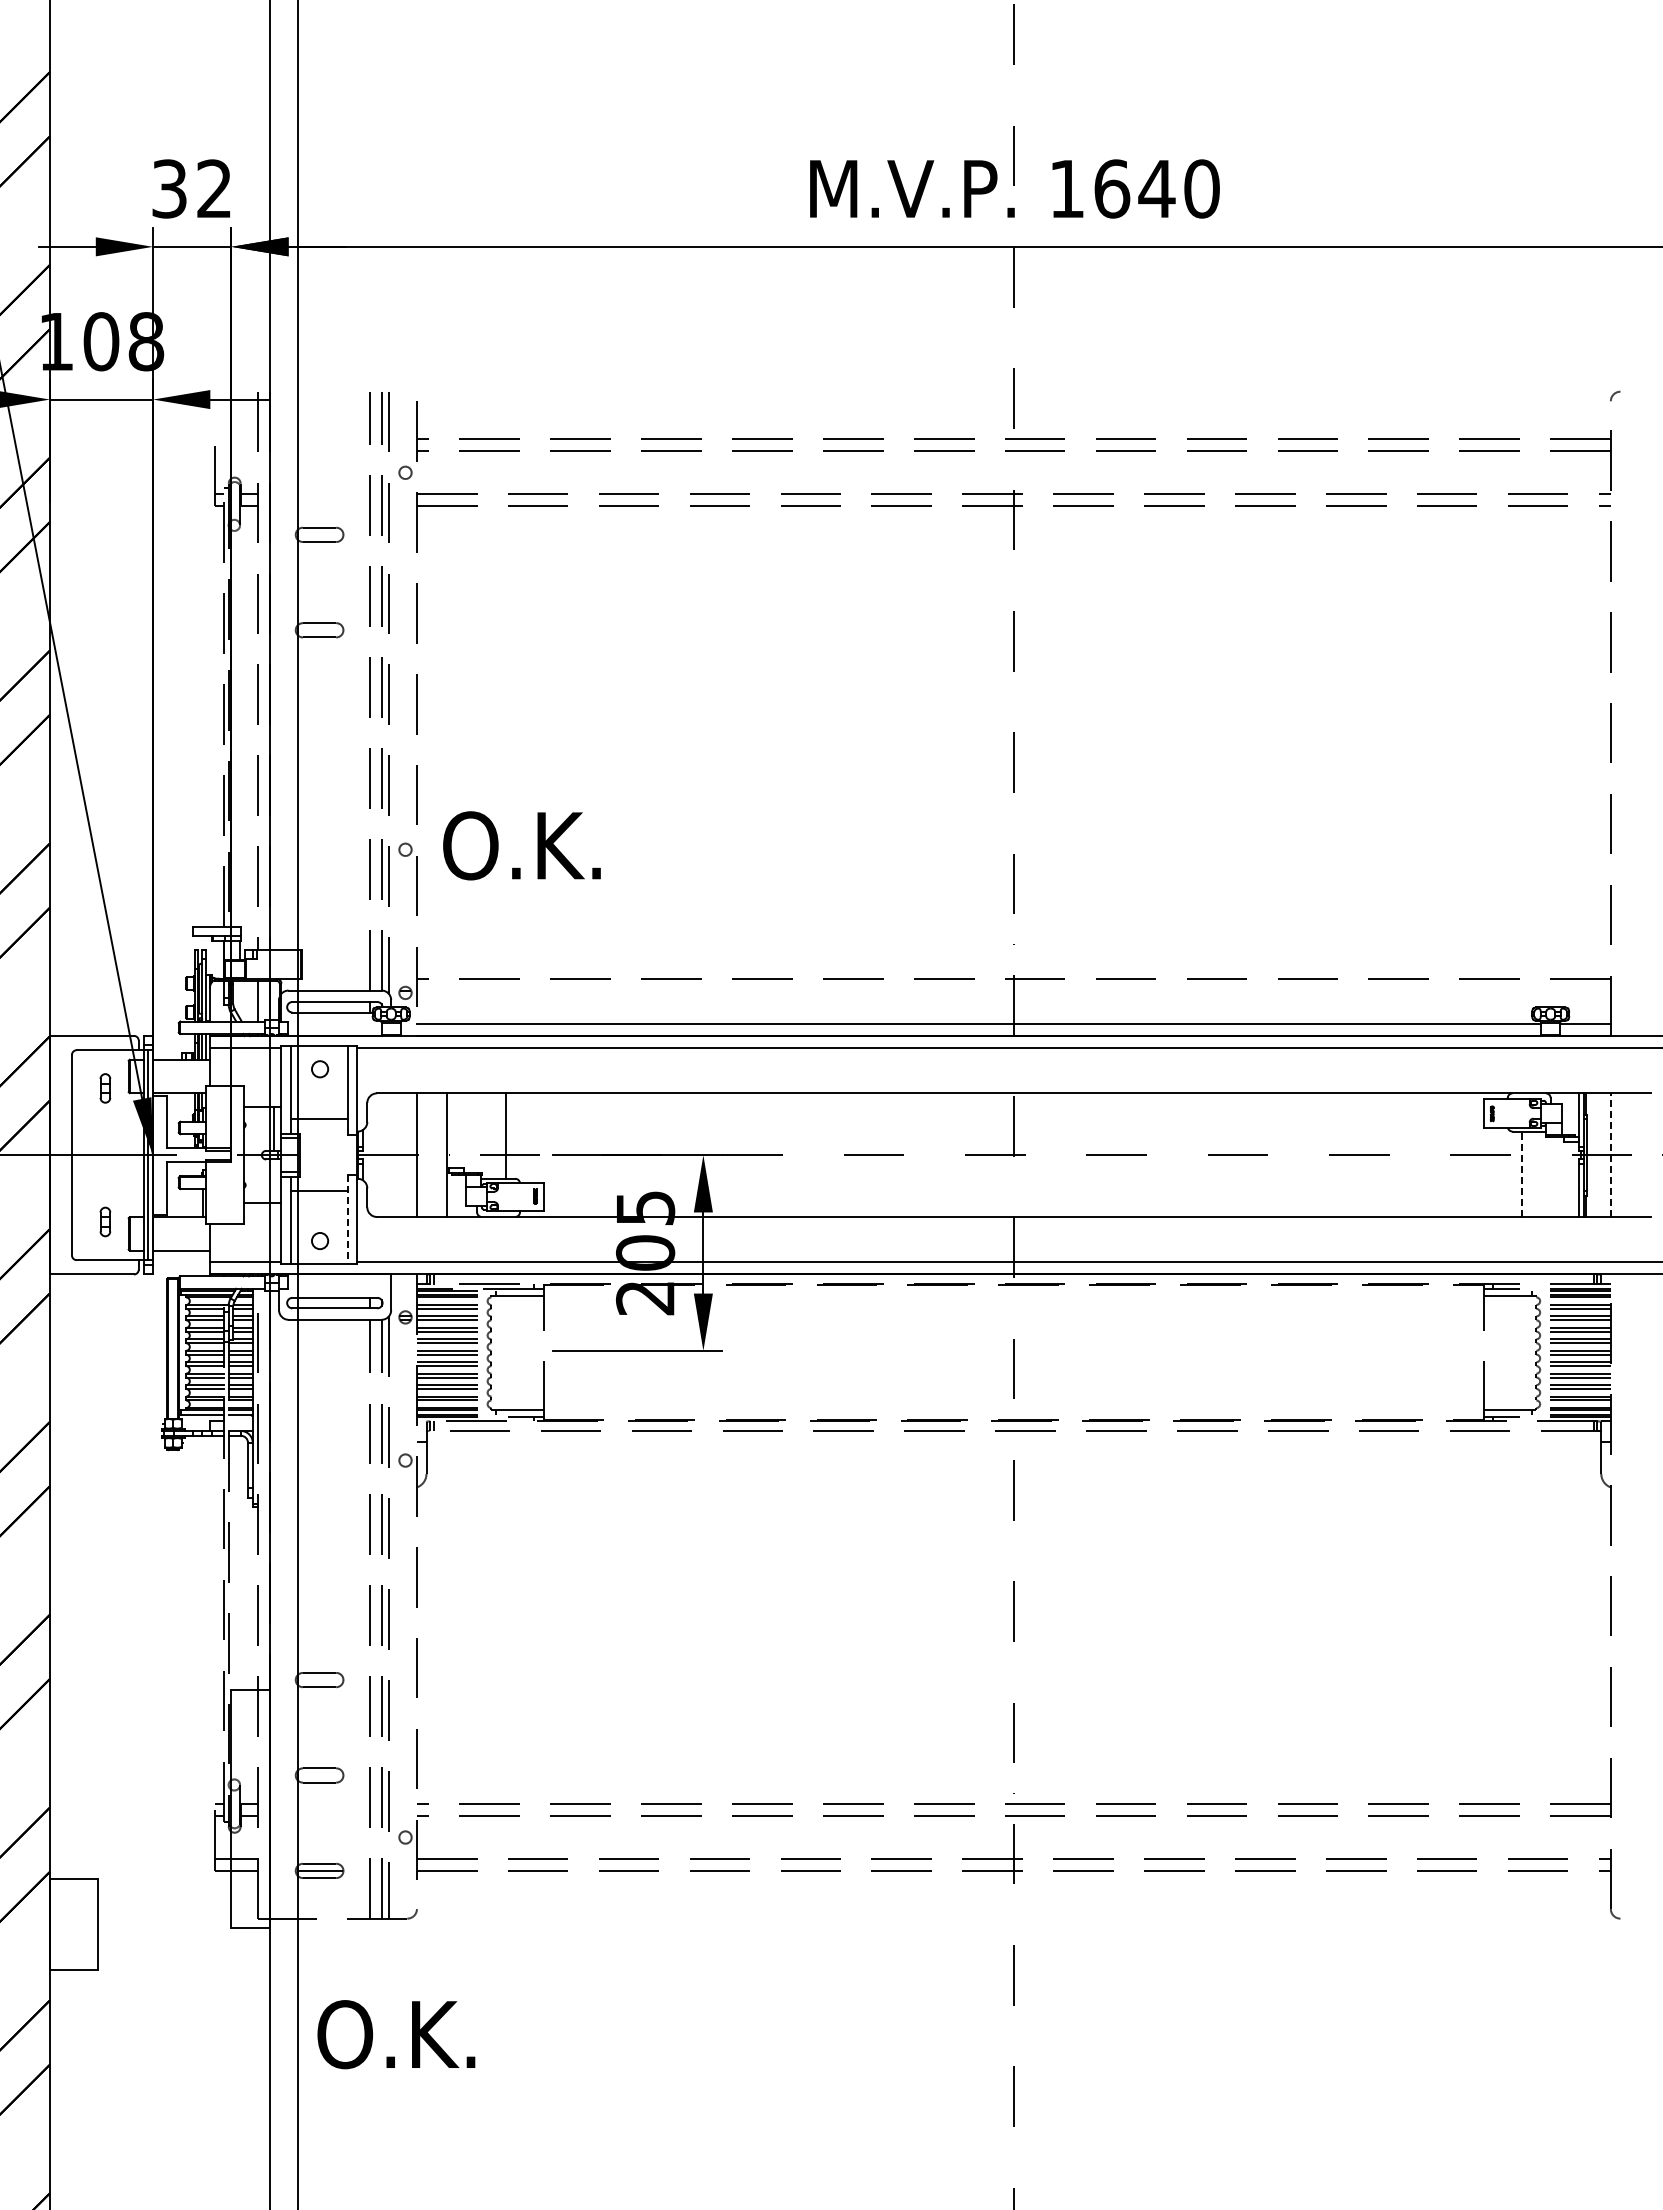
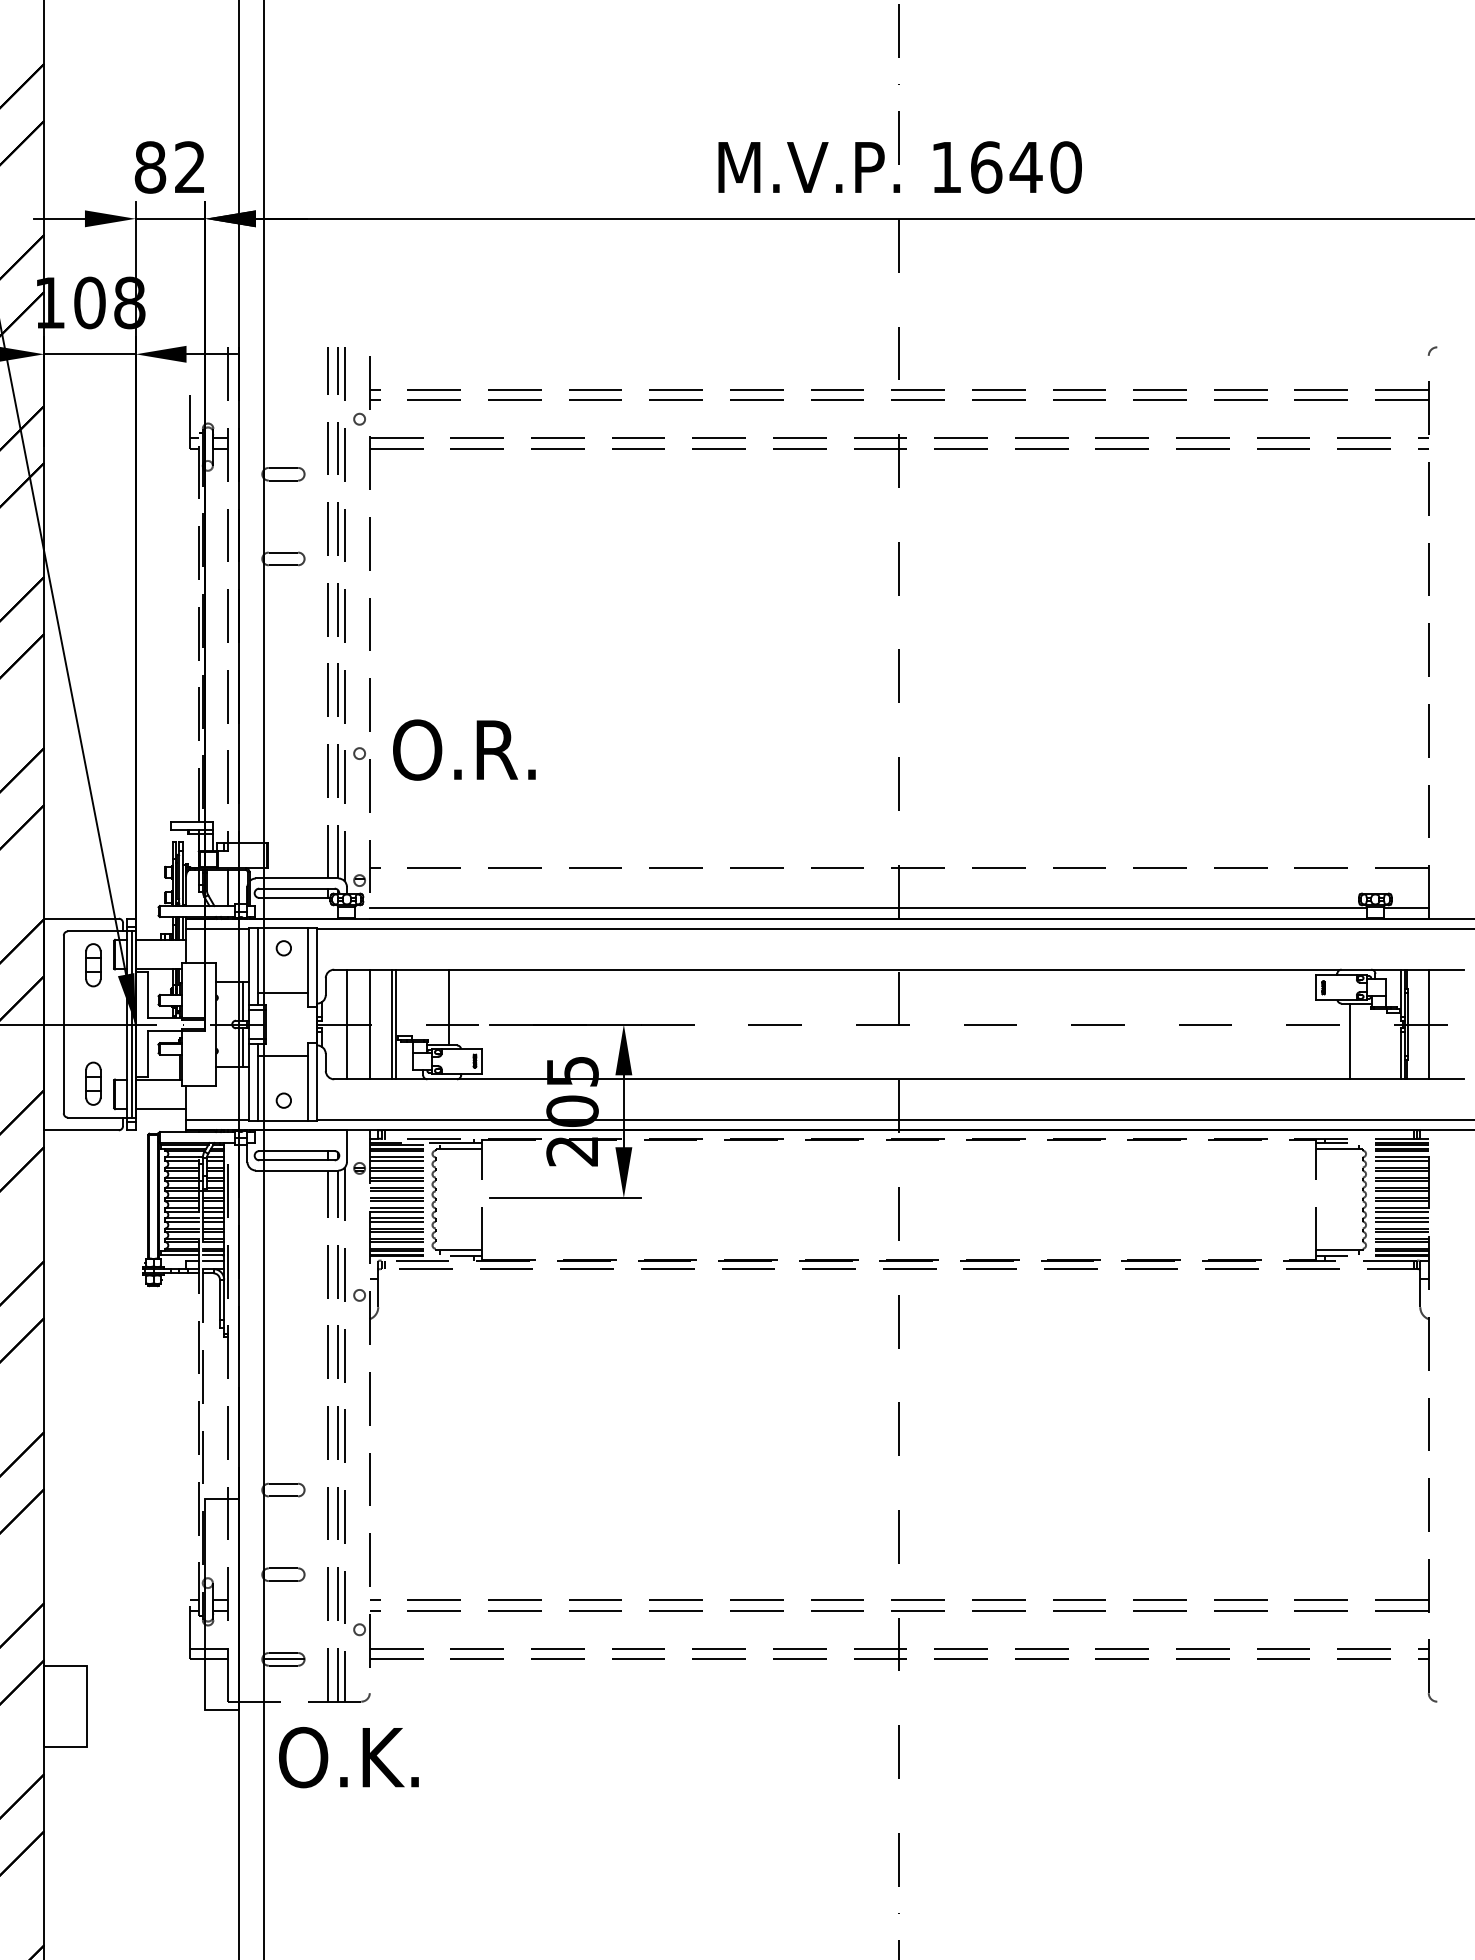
text: (169, 188) -> (150, 167), 32 -> 82
text: (574, 845) -> (509, 749), O.K. -> O.R.
part: (105, 1088) -> (93, 965), size x1.67
line: (391, 1154) -> (347, 1023), added
line: (441, 1154) -> (391, 1023), added
line: (1610, 1155) -> (1428, 1024), dashed -> solid
line: (1522, 1174) -> (1350, 1041), dashed -> solid
line: (273, 1180) -> (242, 1046), added
line: (347, 1220) -> (308, 1082), dashed -> solid
part: (105, 1221) -> (93, 1083), size x1.67
line: (240, 1421) -> (213, 1260), added
text: (396, 2034) -> (348, 1757), moved

